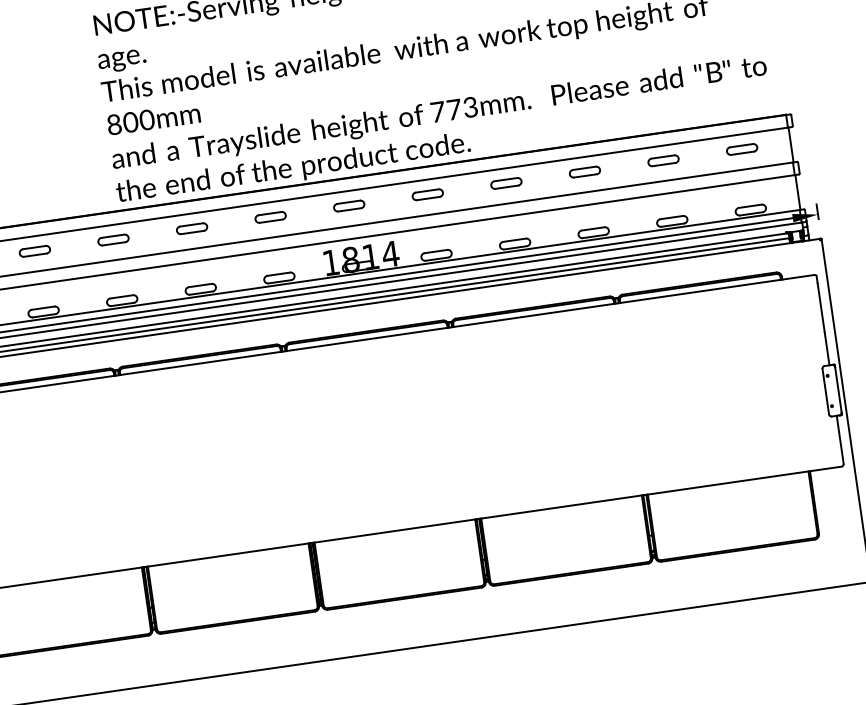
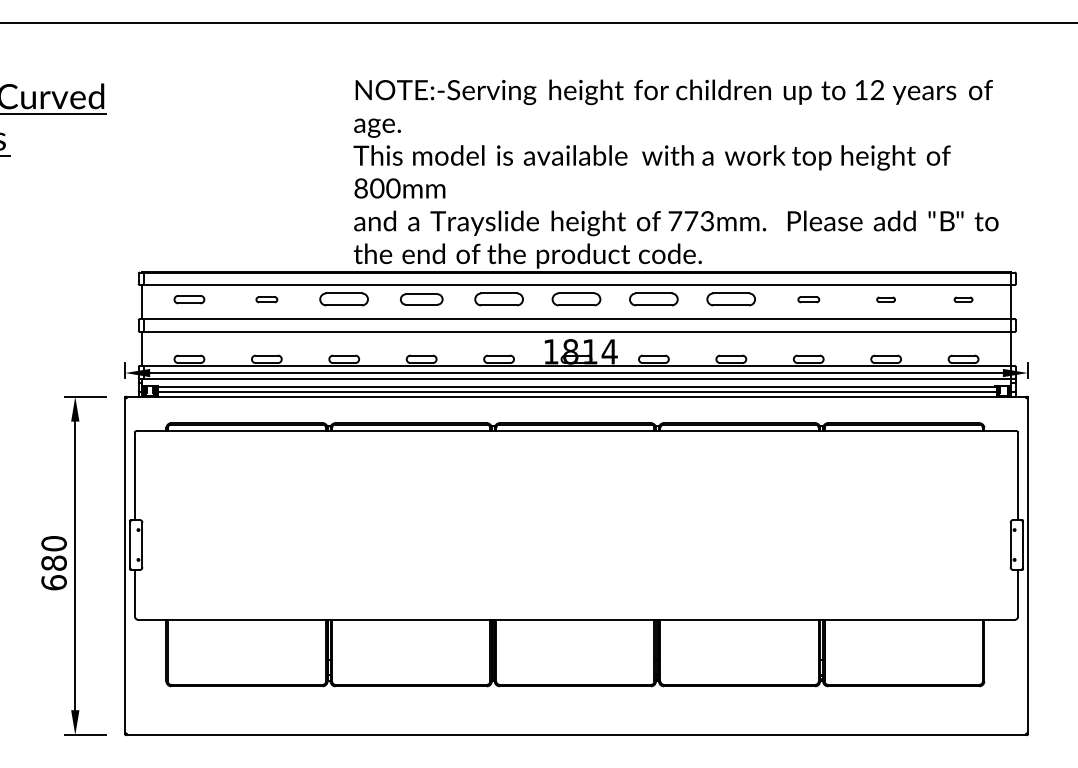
part: (742, 149) -> (963, 299), size x0.6
part: (662, 160) -> (885, 299), size x0.6
part: (584, 172) -> (808, 299), size x0.7
part: (506, 183) -> (731, 299), size x1.6
part: (427, 194) -> (653, 299), size x1.6
part: (349, 205) -> (576, 299), size x1.6
part: (270, 217) -> (498, 299), size x1.6
part: (191, 228) -> (421, 299), size x1.4
part: (113, 239) -> (344, 299), size x1.6
part: (34, 251) -> (266, 299), size x0.7

